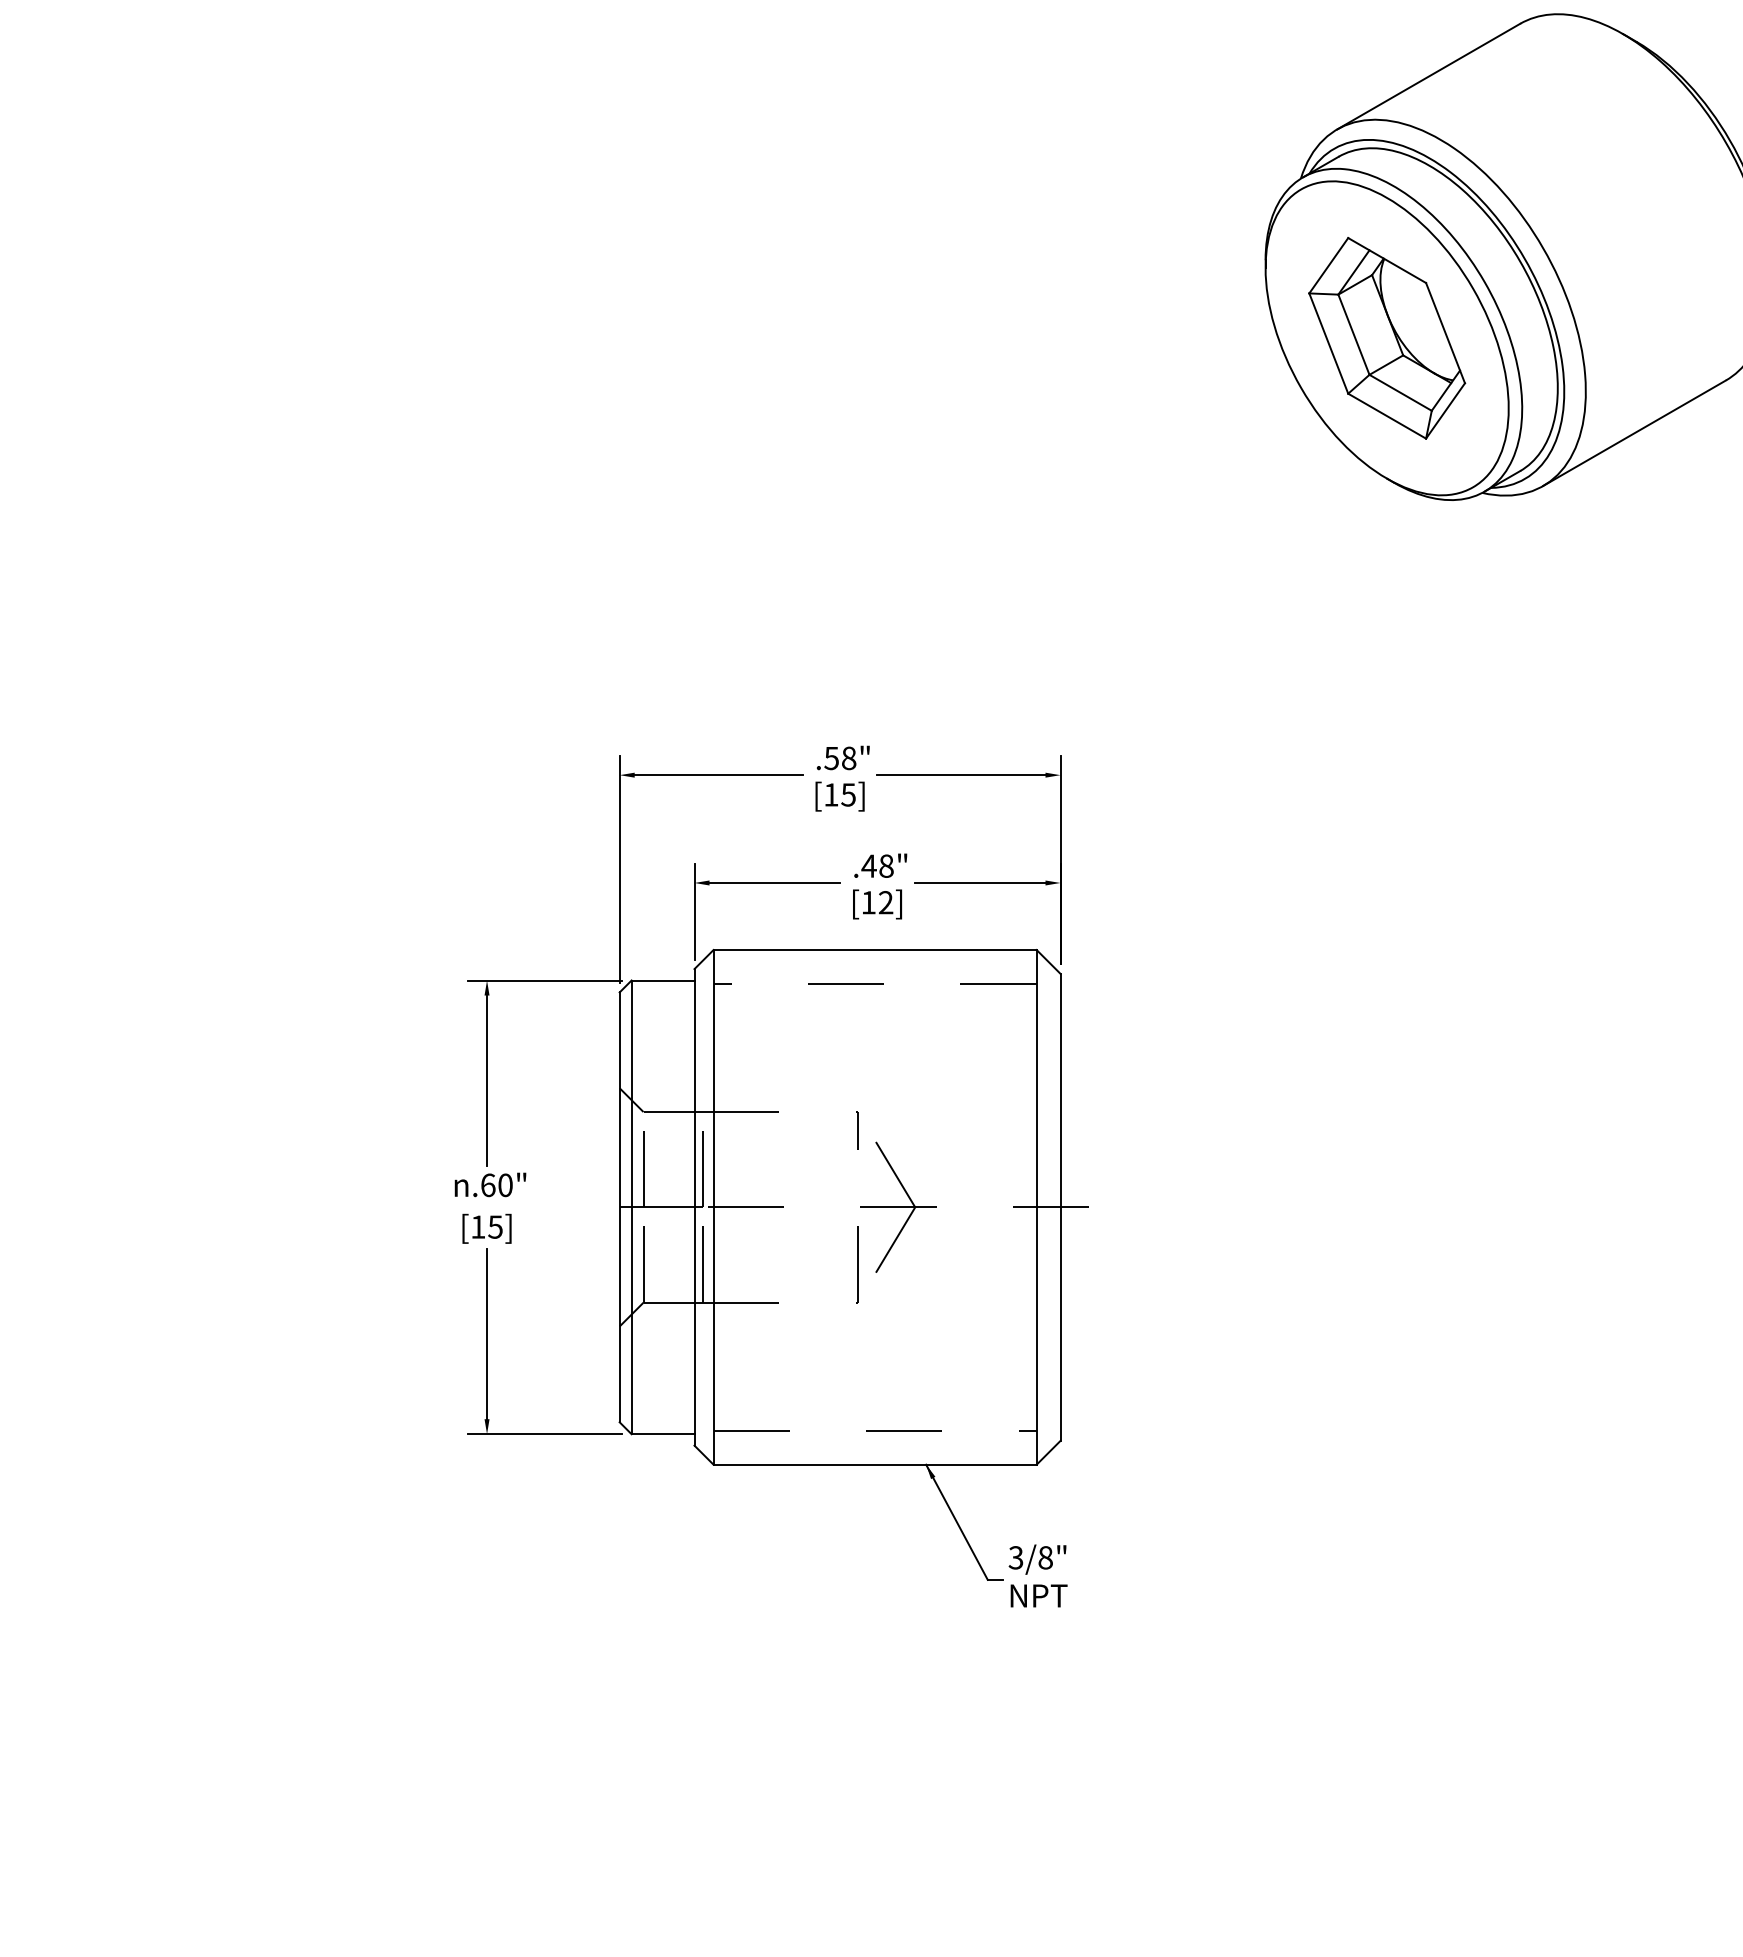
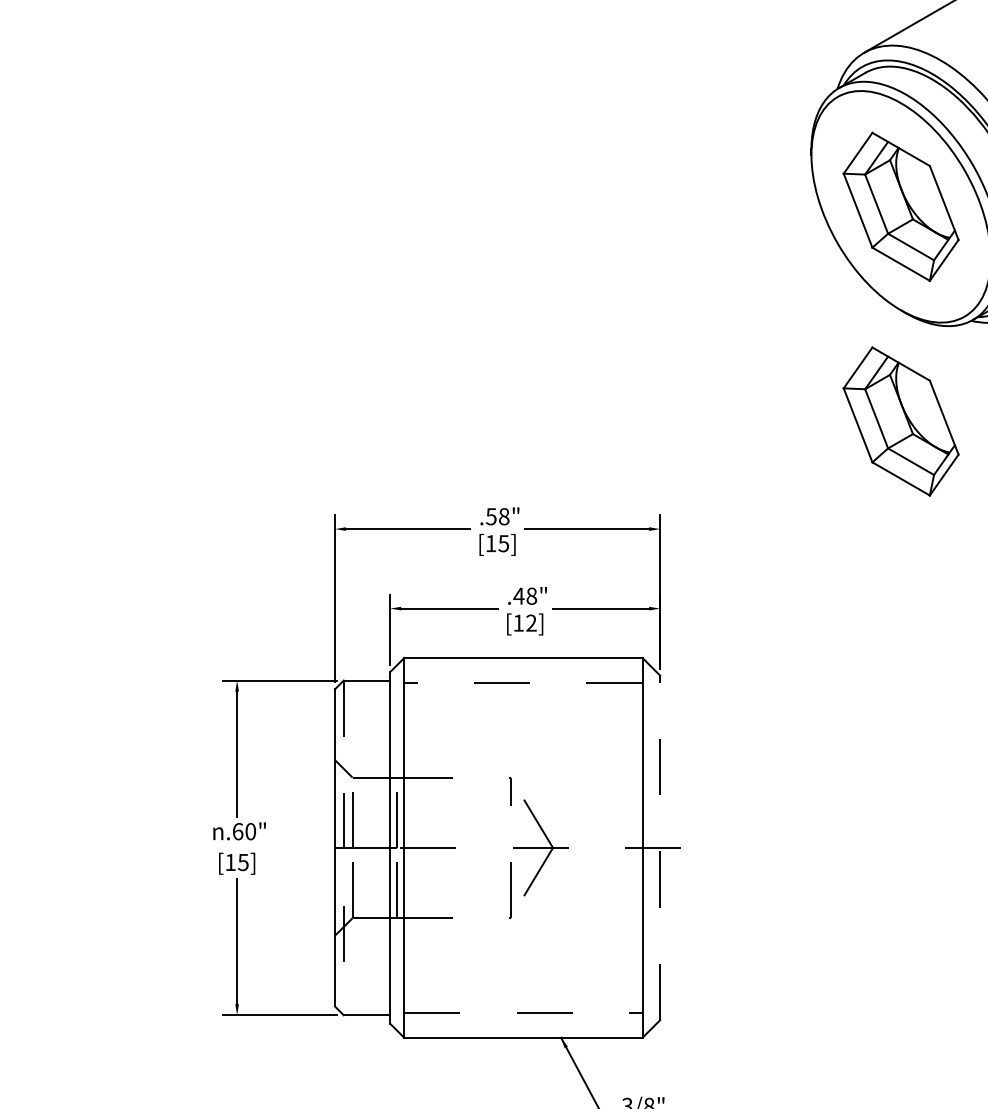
part: (1387, 629) -> (901, 421), added
line: (631, 1207) -> (343, 848), solid -> dashed
line: (1060, 1207) -> (660, 848), solid -> dashed

